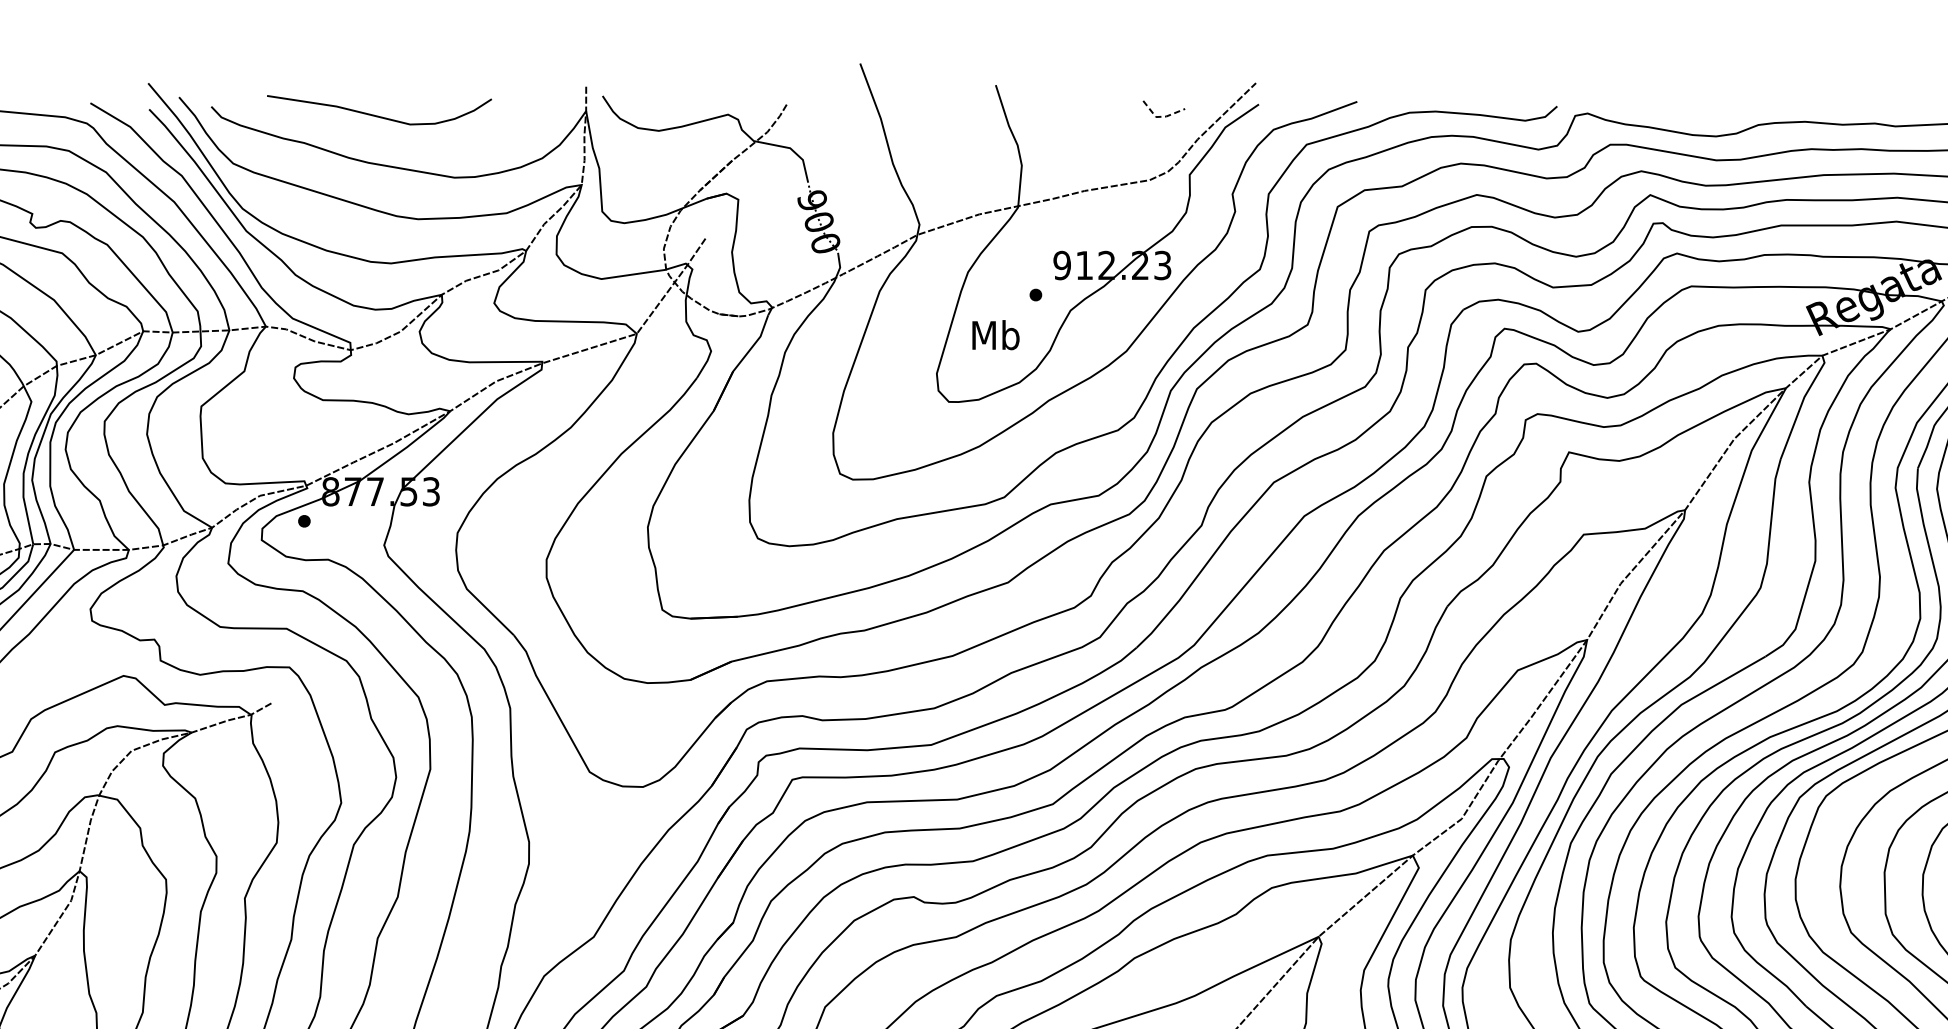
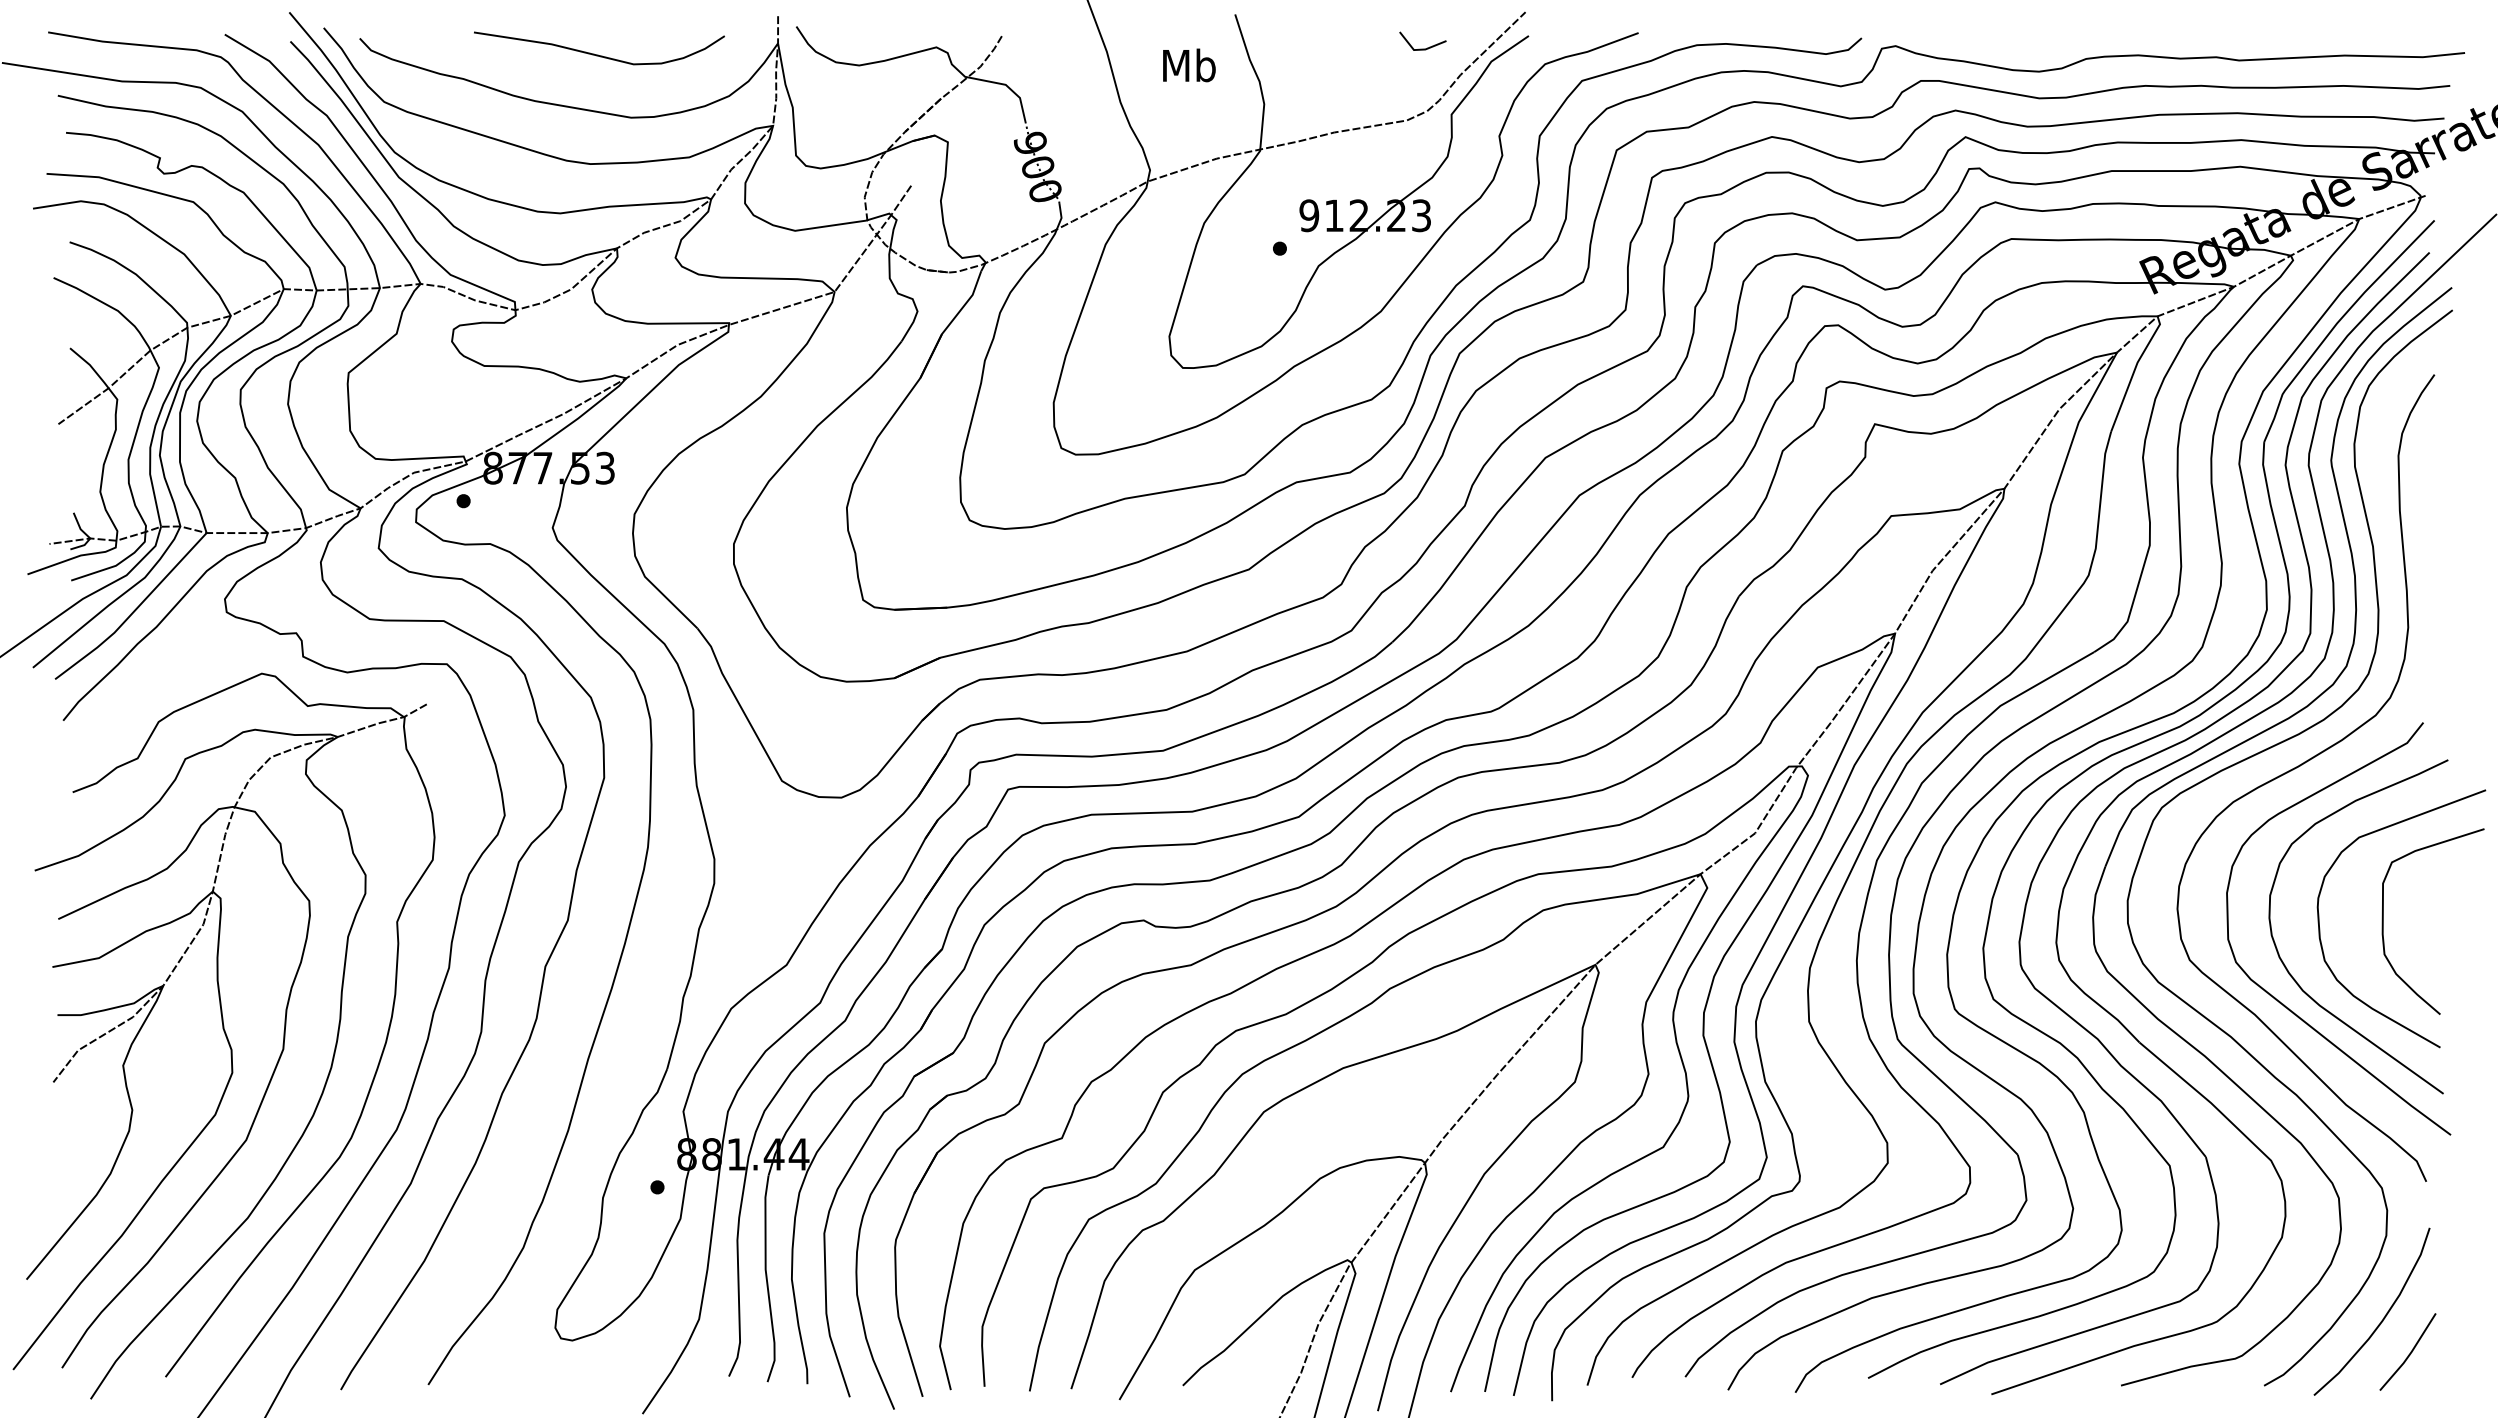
curve: (378, 115) -> (598, 54), moved
line: (1160, 116) -> (1419, 49), dashed -> solid
text: (996, 335) -> (1189, 65), moved

